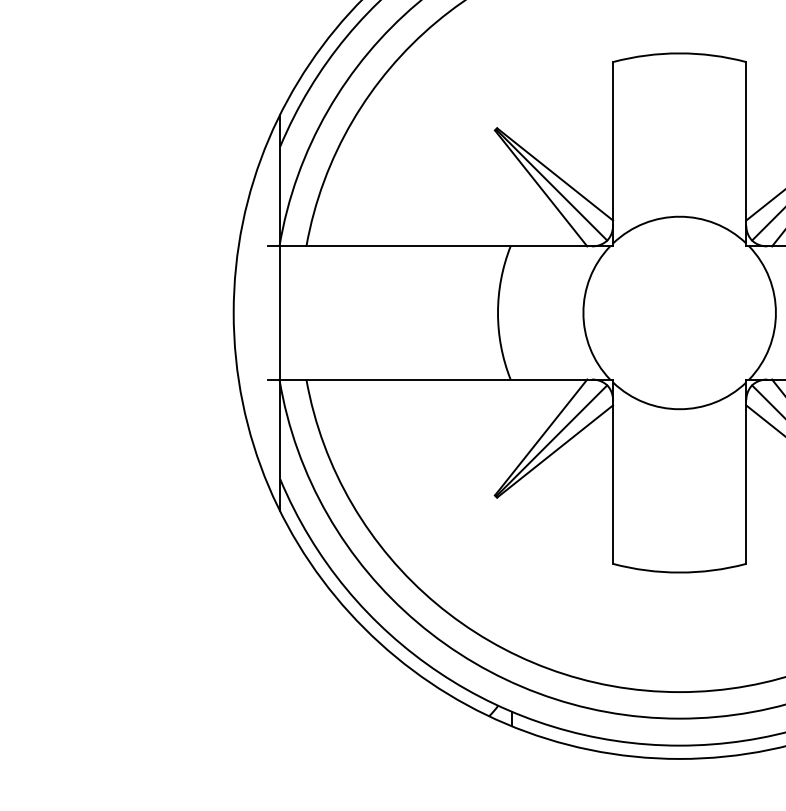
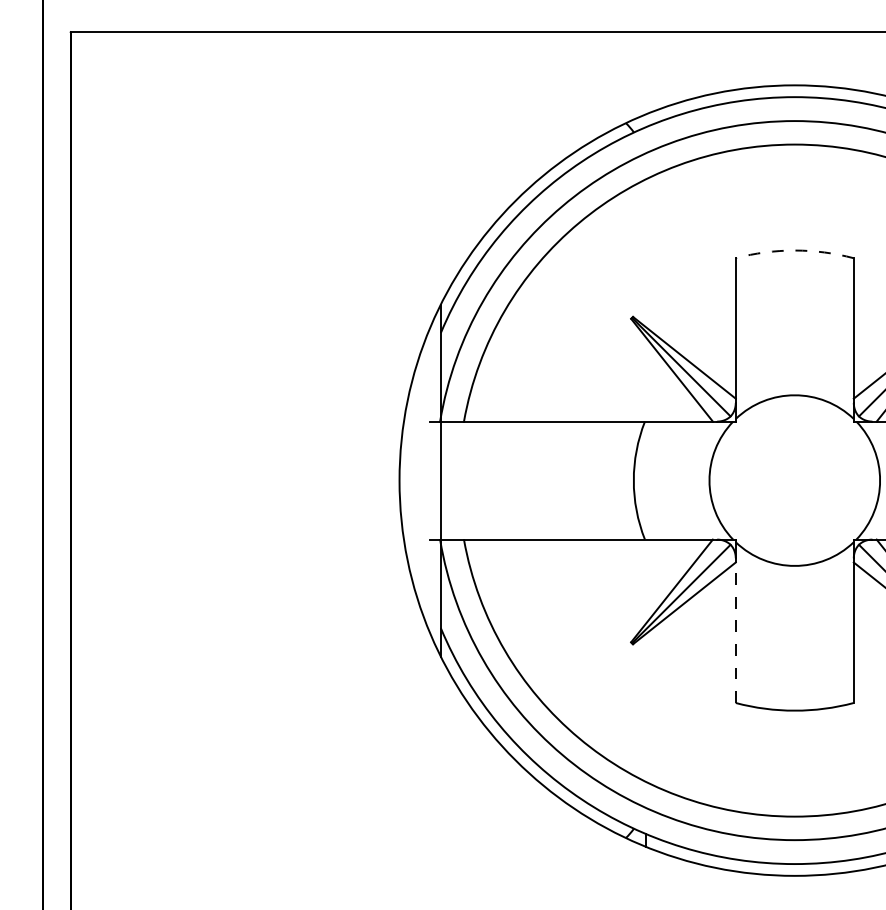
arc: (679, 53) -> (794, 250), solid -> dashed
line: (612, 484) -> (735, 632), solid -> dashed

